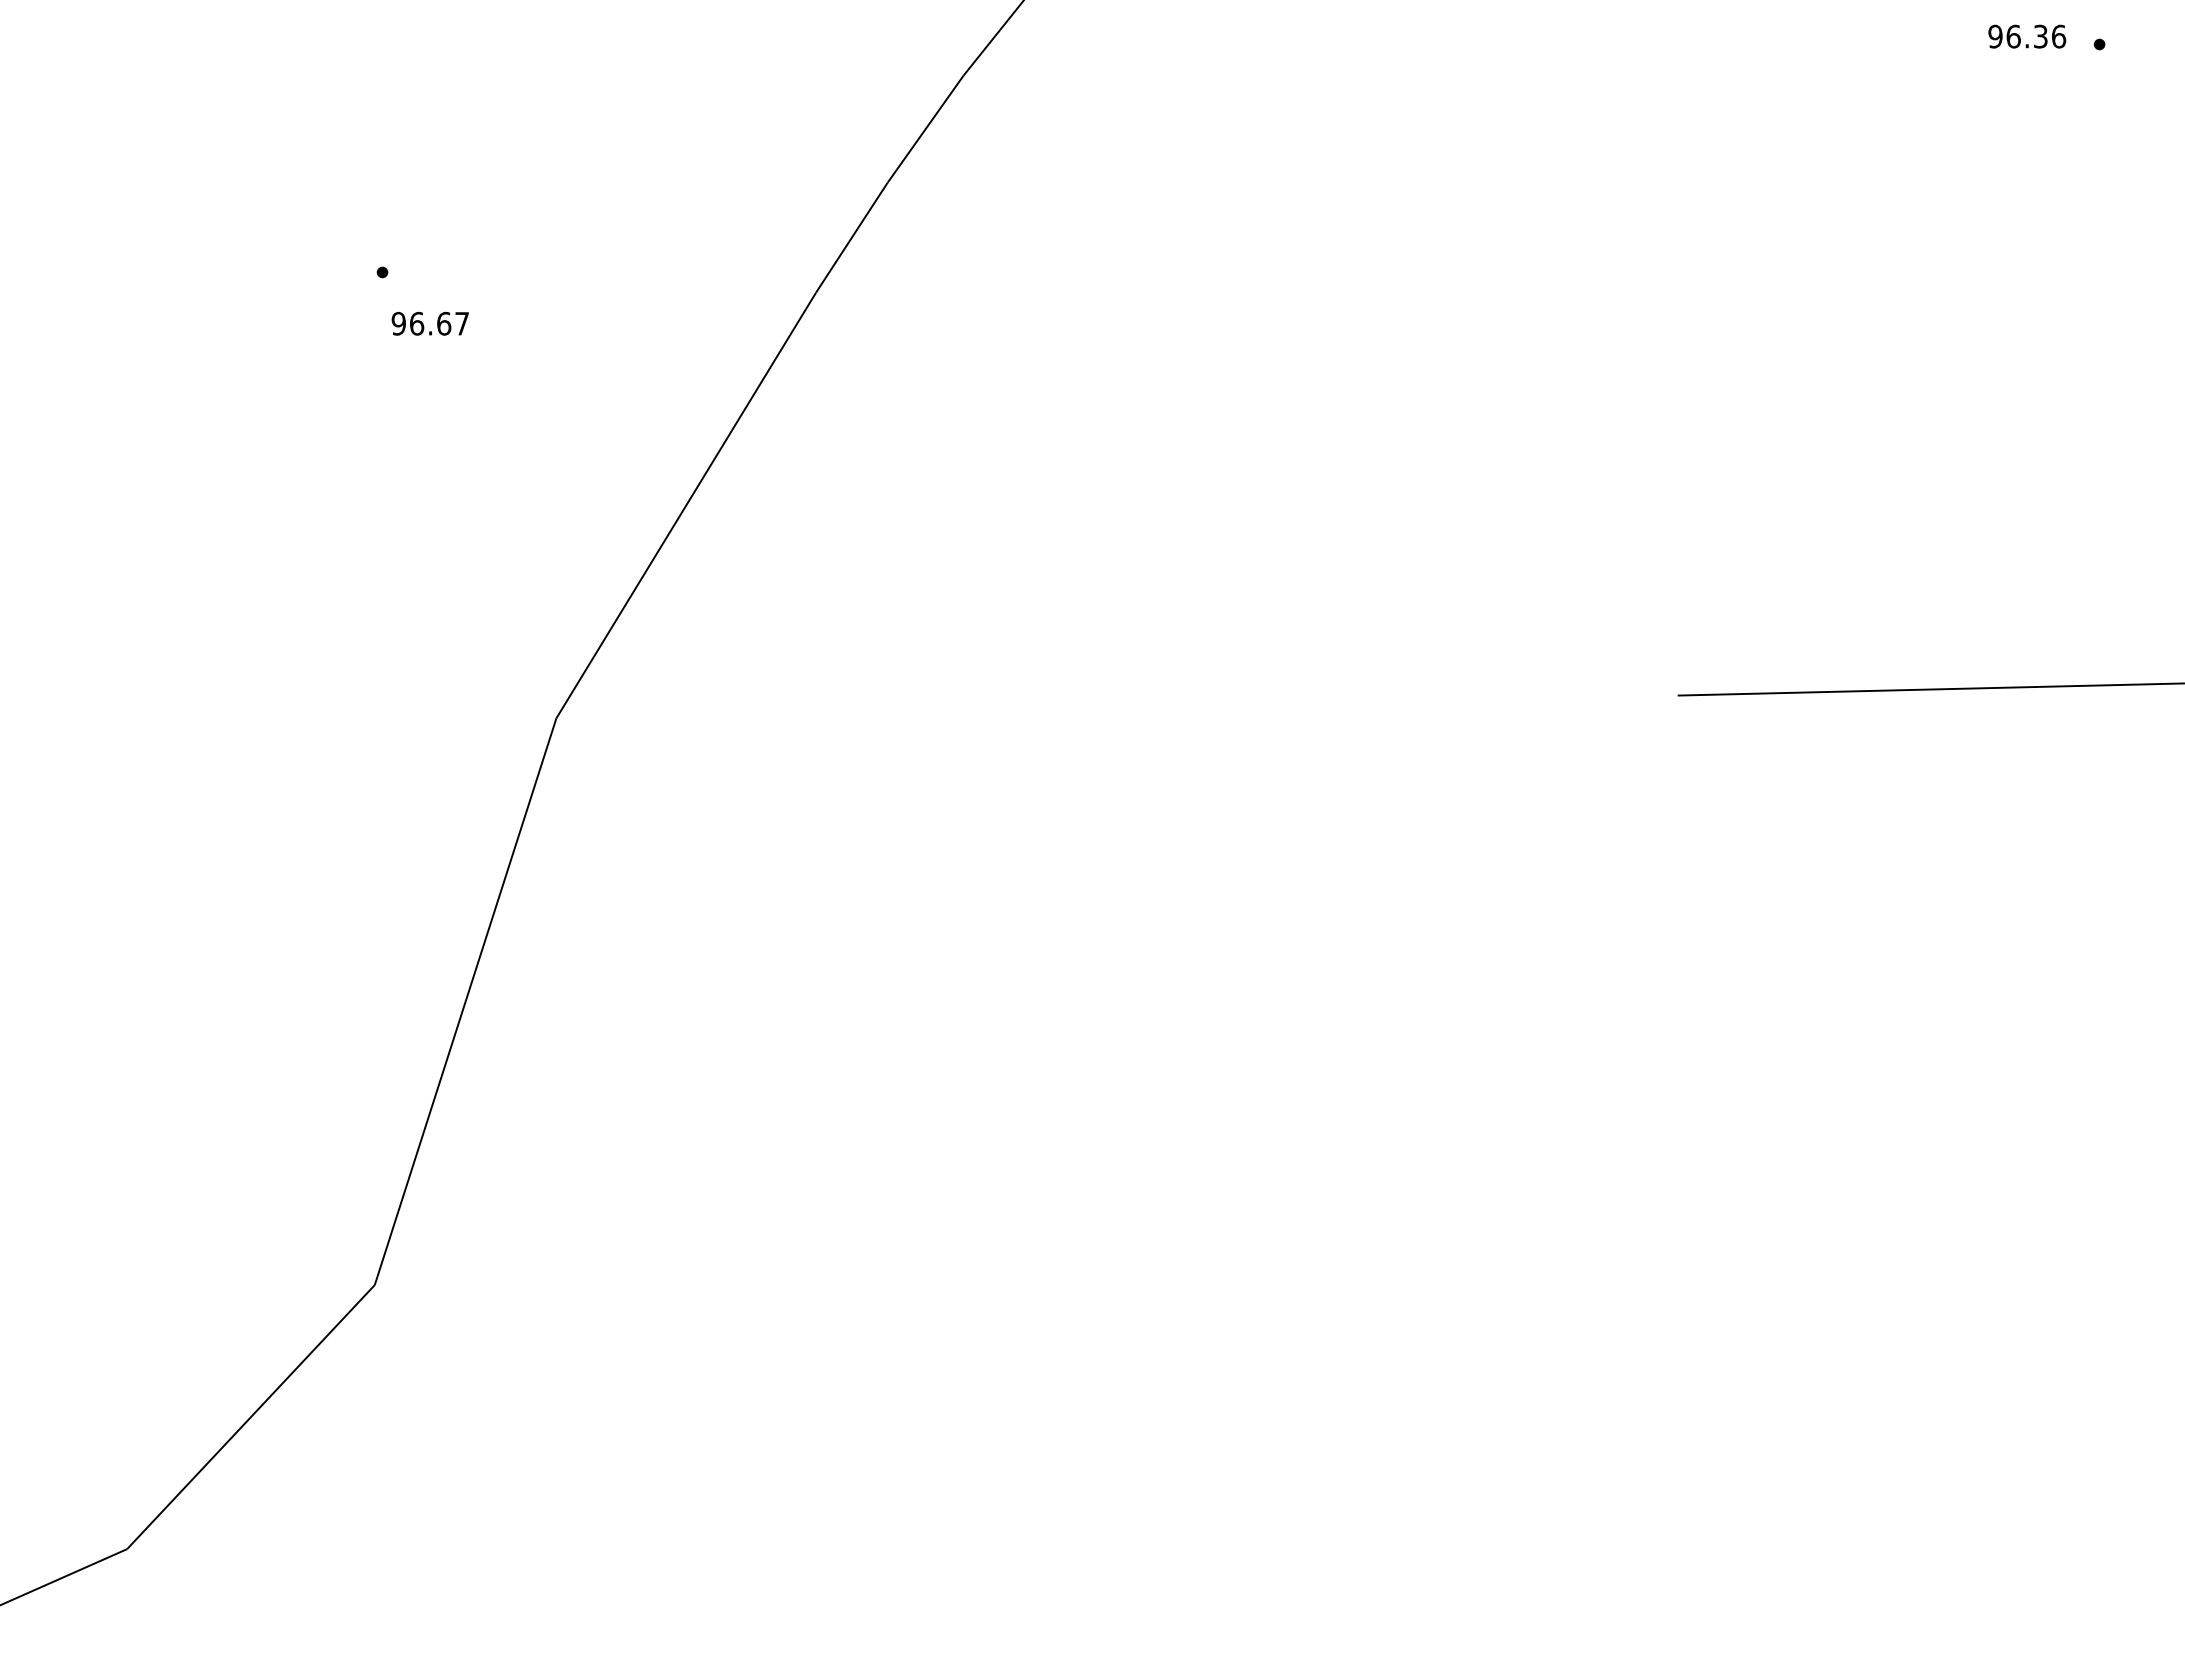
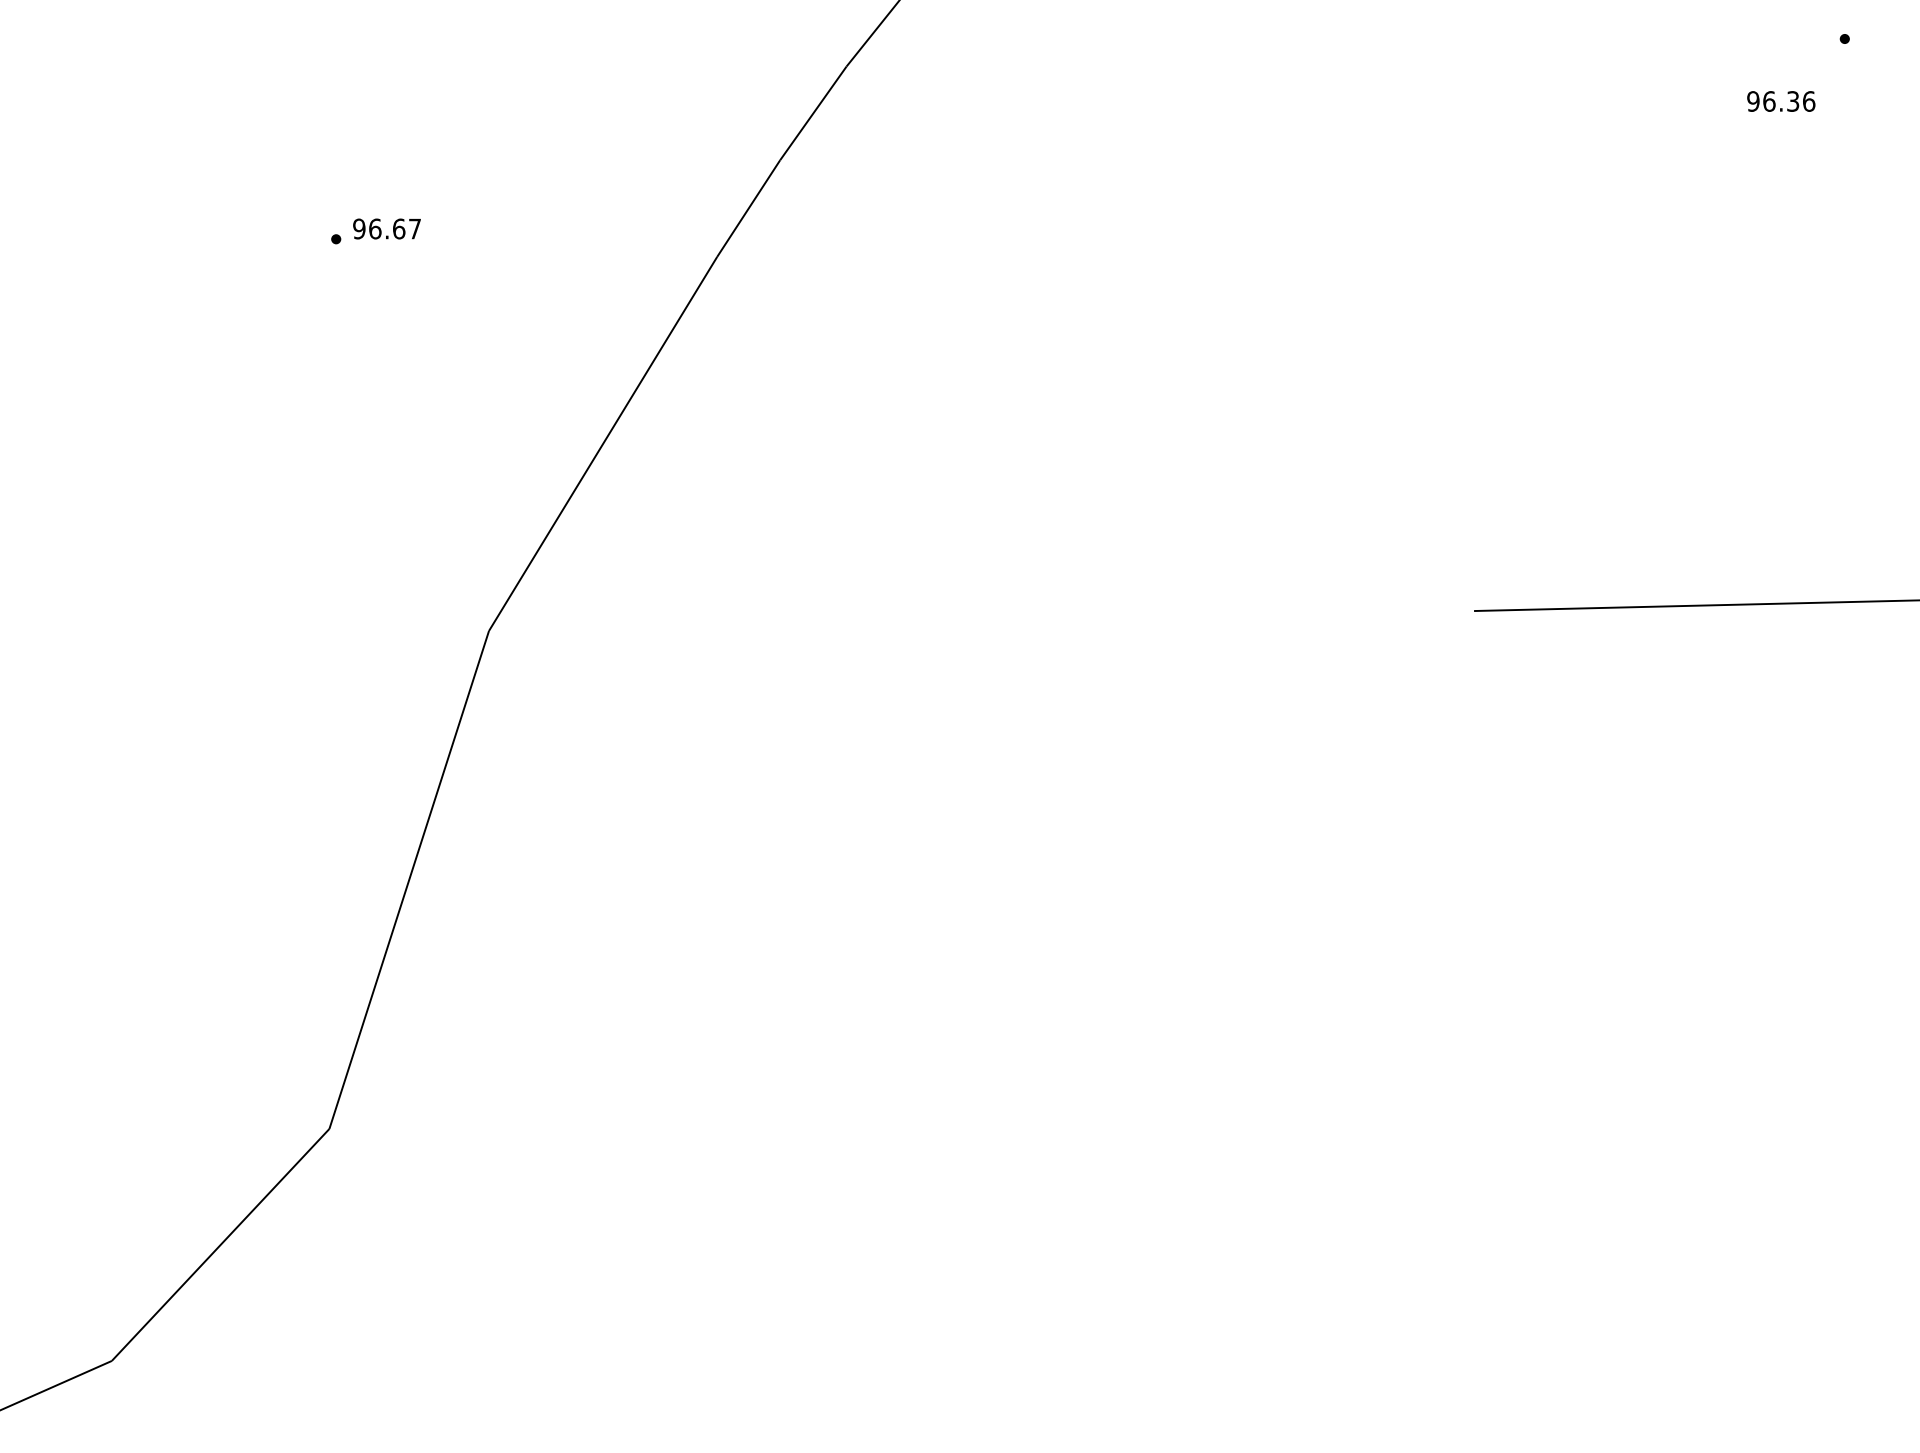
text: (2027, 36) -> (1781, 101), moved
text: (429, 323) -> (386, 228), moved

